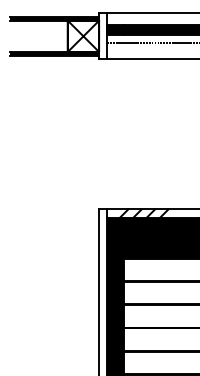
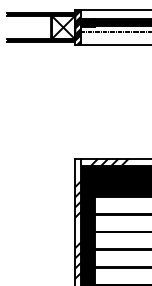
hatch: (103, 36) -> (78, 27), added
hatch: (103, 301) -> (78, 229), added

